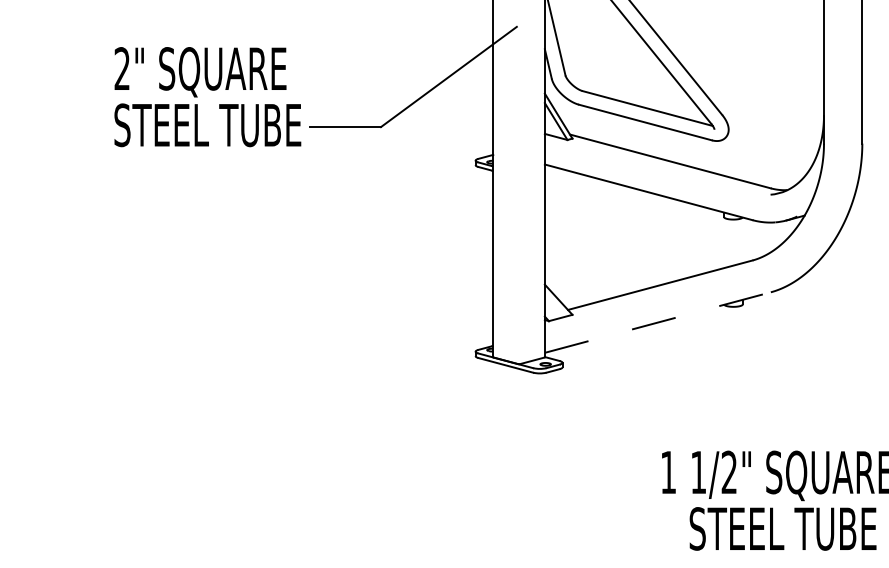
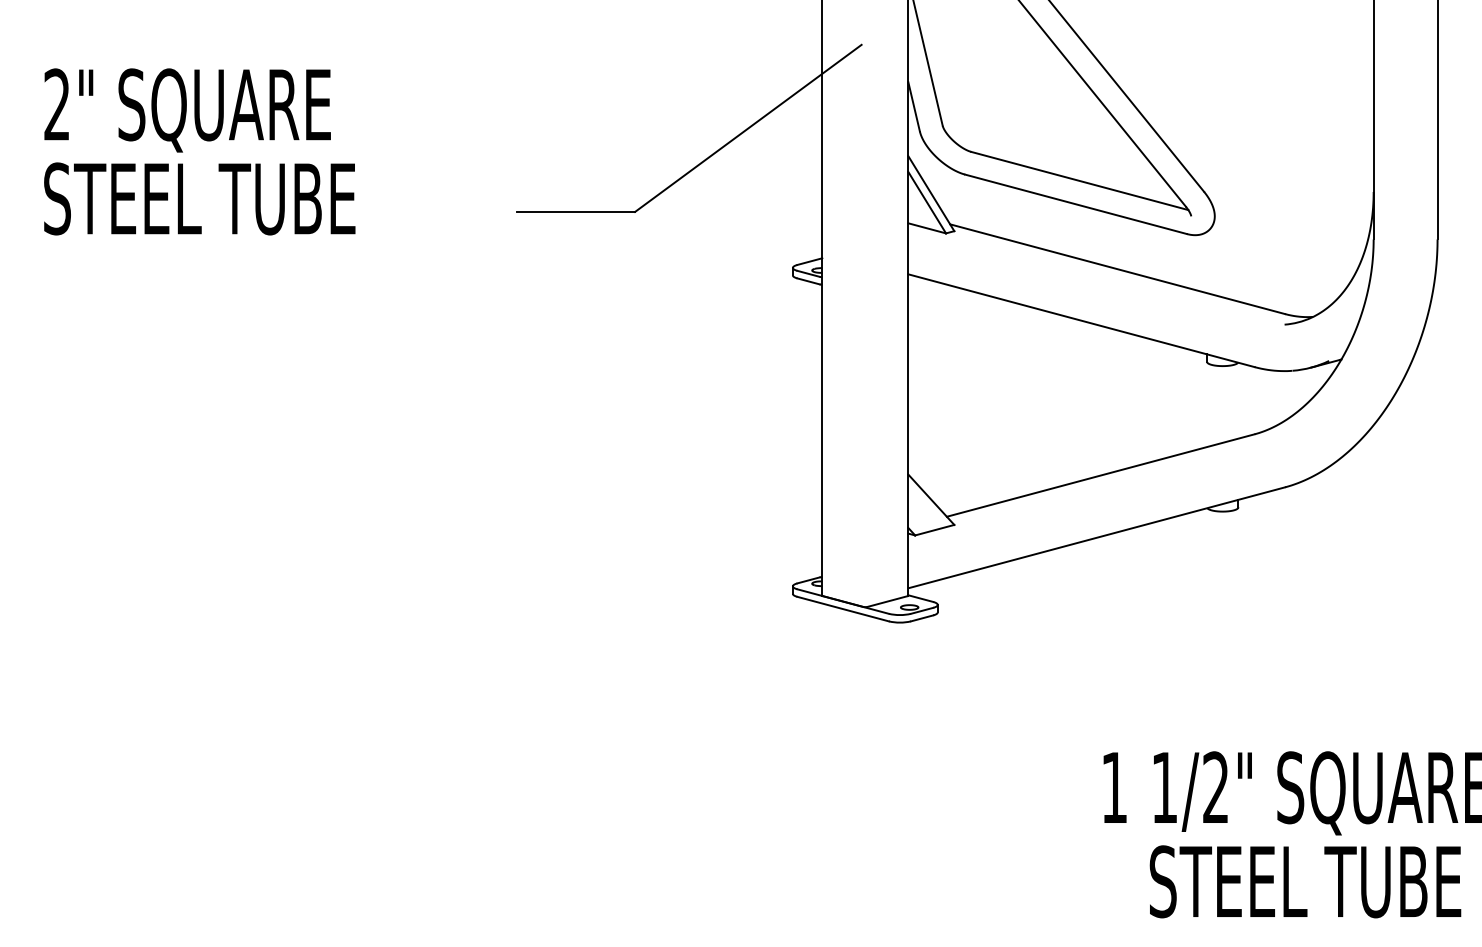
text: (207, 97) -> (199, 152), moved
line: (657, 322) -> (1096, 537), dashed -> solid

